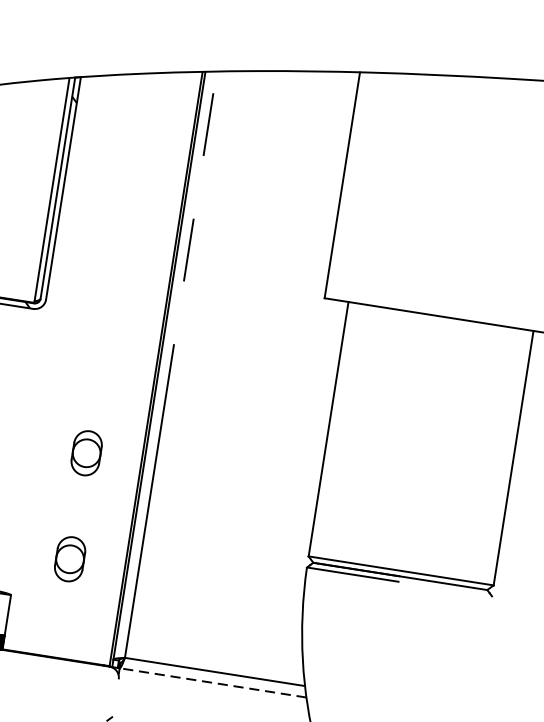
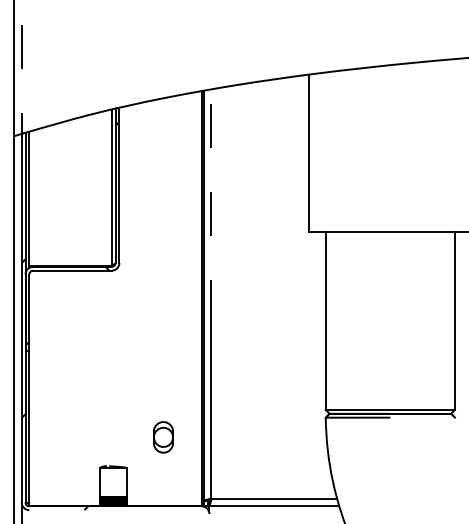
part: (86, 453) -> (163, 363), removed
line: (212, 682) -> (273, 506), dashed -> solid

